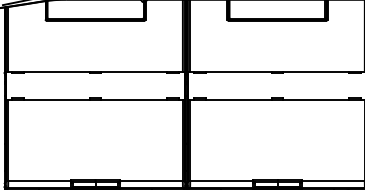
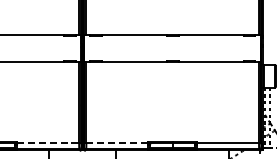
line: (151, 181) -> (48, 143), solid -> dashed
line: (222, 181) -> (118, 143), solid -> dashed

